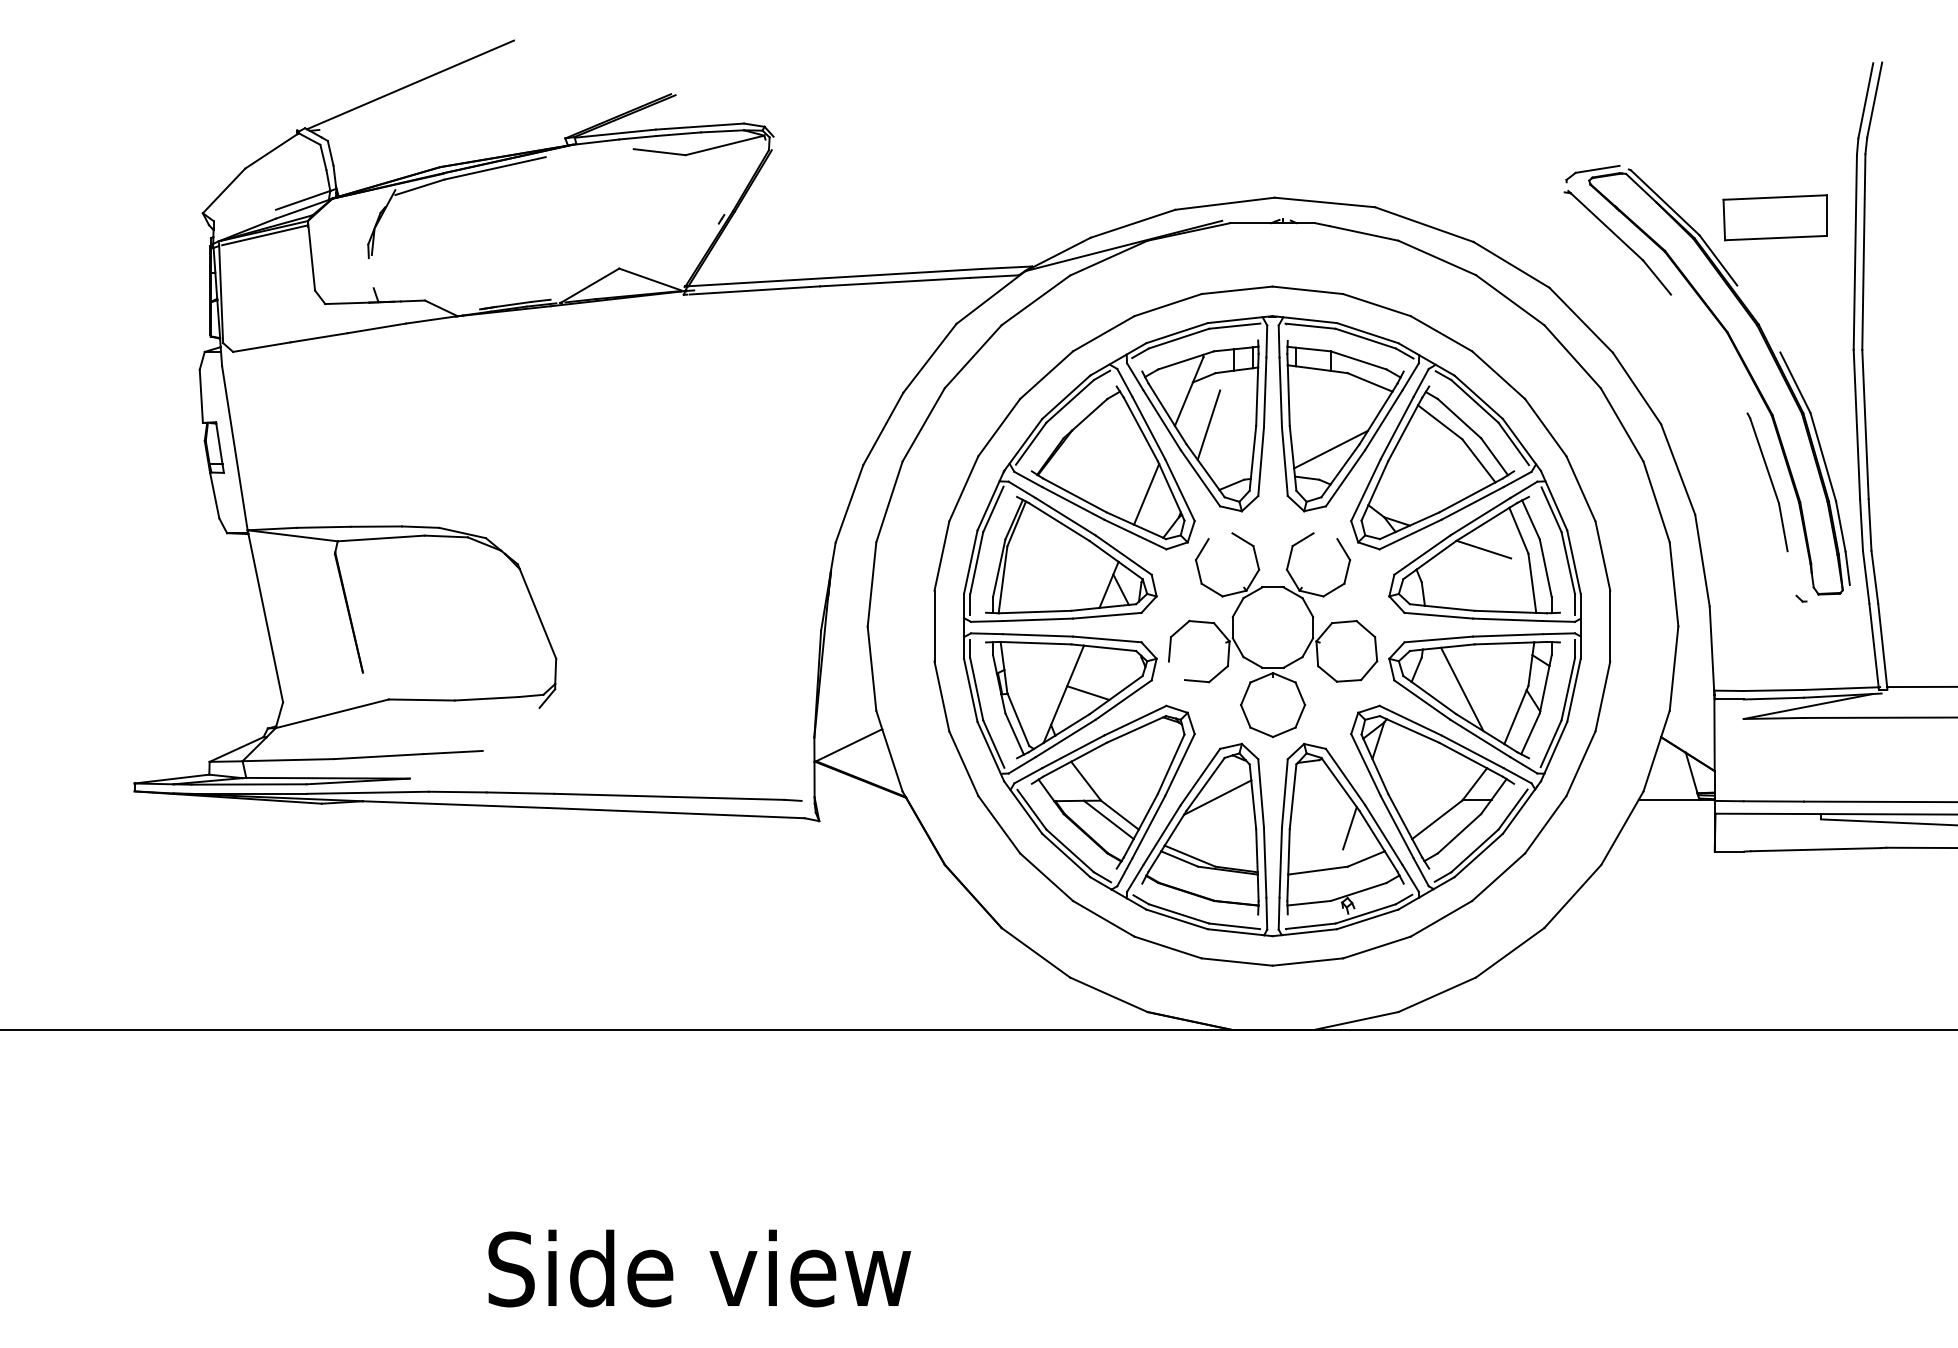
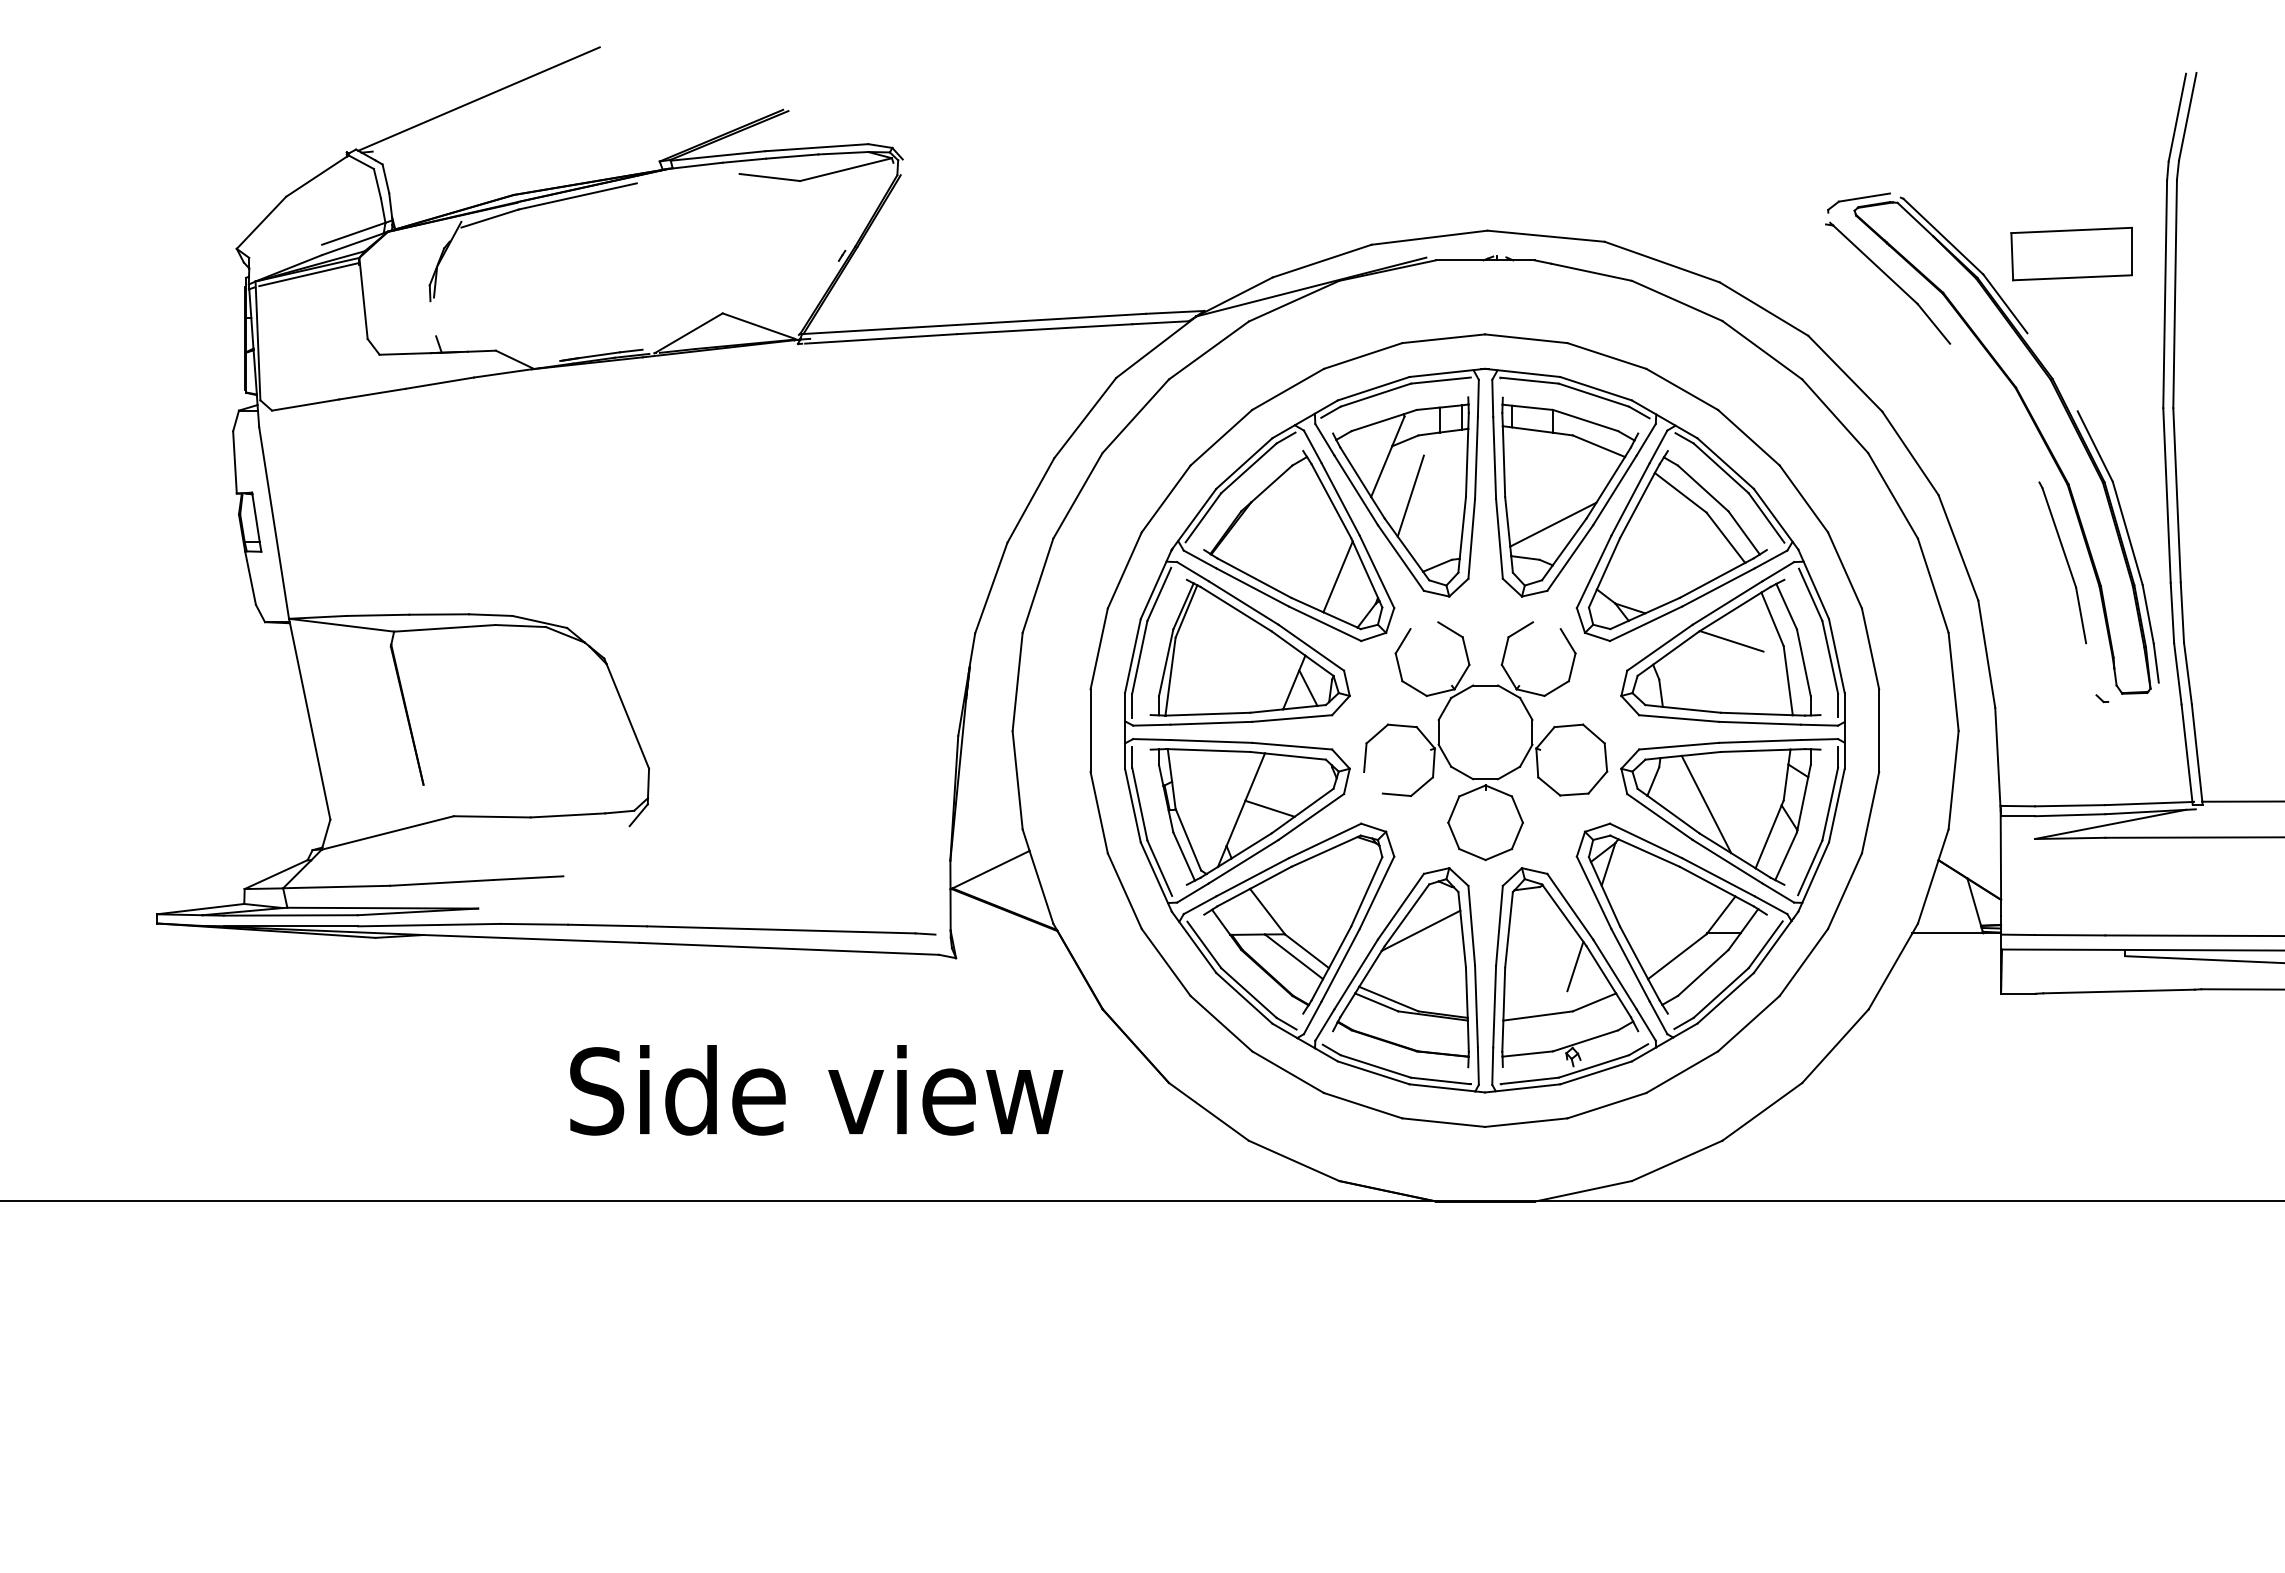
text: (699, 1268) -> (816, 1090), moved

